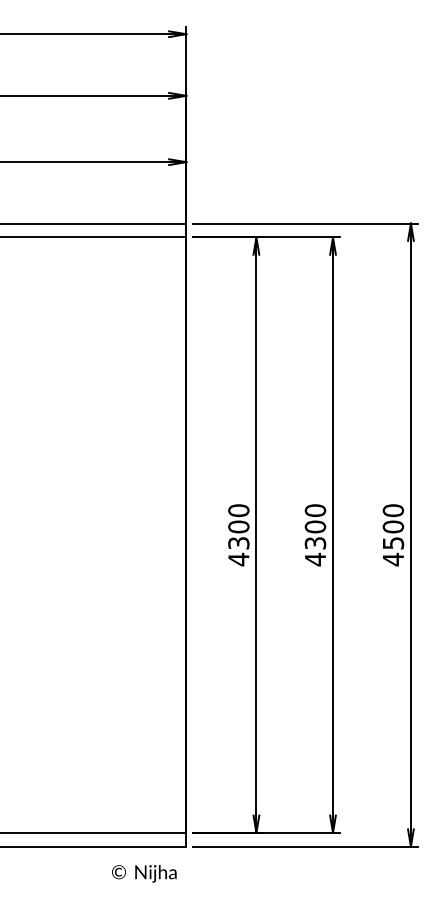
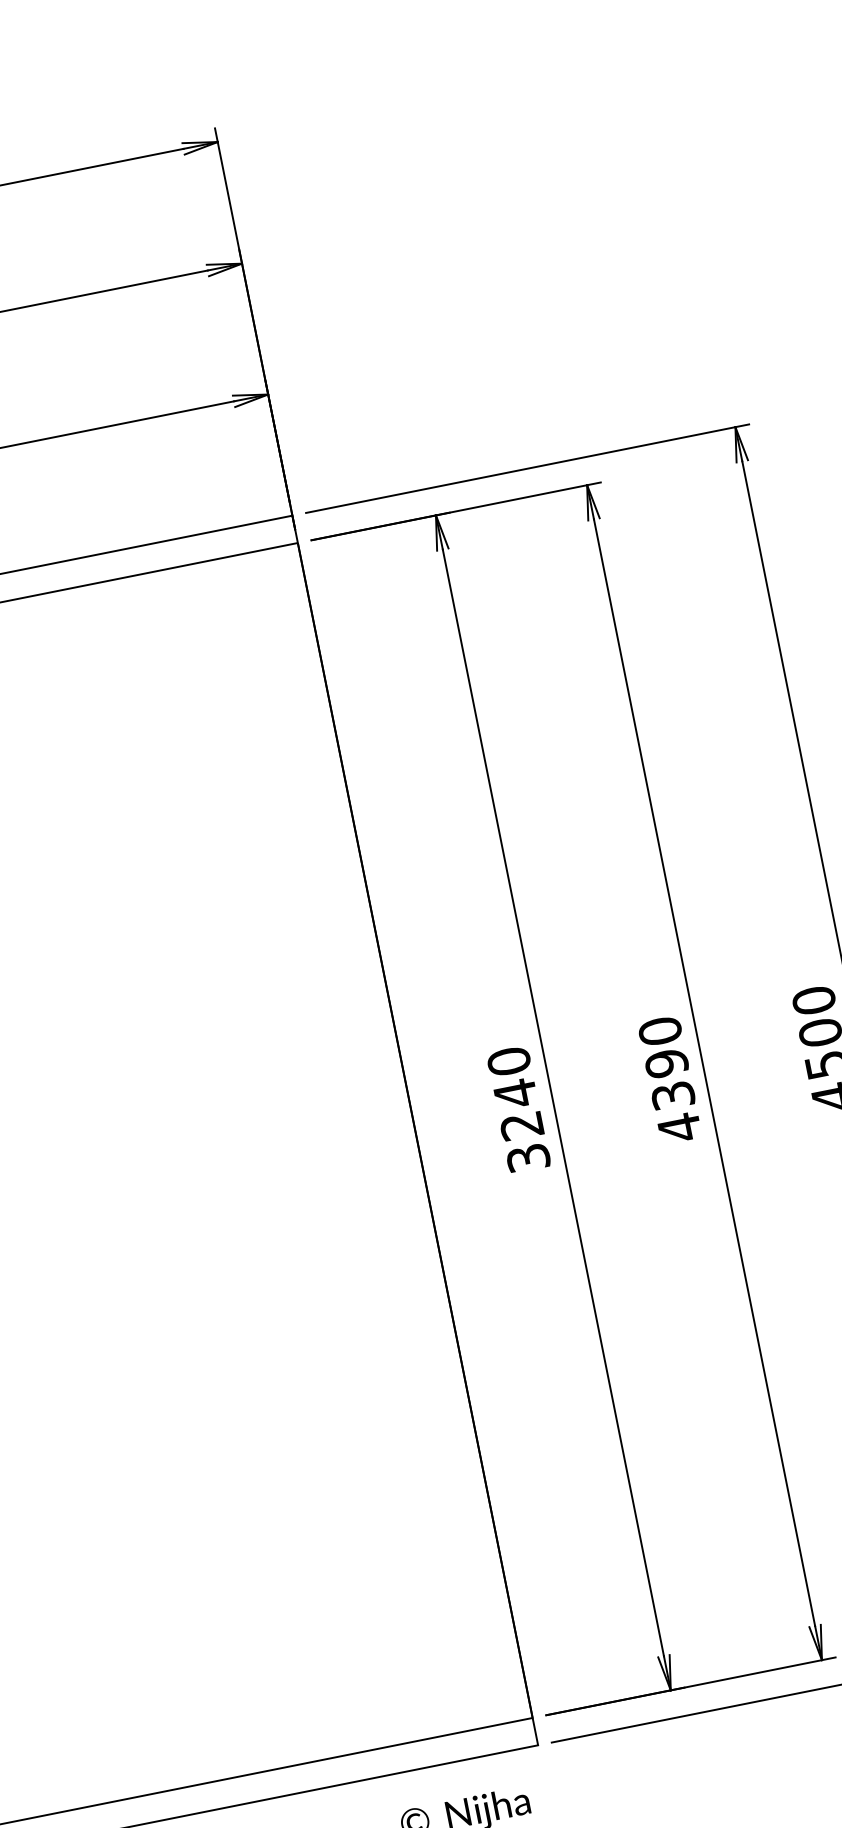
text: (315, 526) -> (666, 1062), 4300 -> 4390
text: (238, 543) -> (521, 1126), 4300 -> 3240

